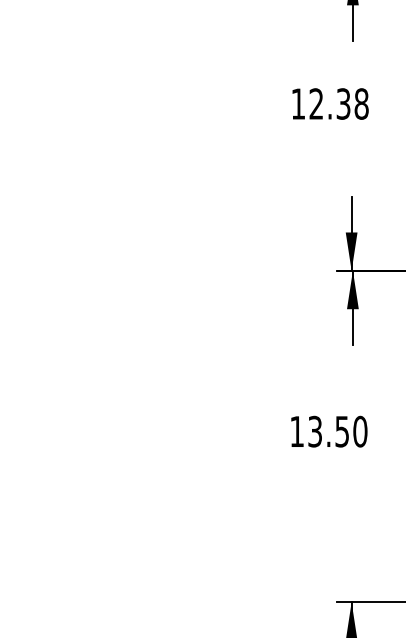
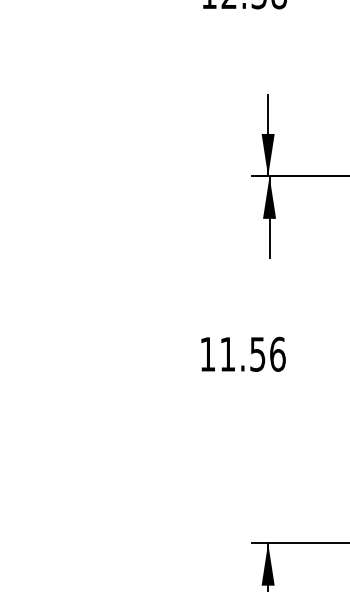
text: (337, 431) -> (252, 354), 13.50 -> 11.56

